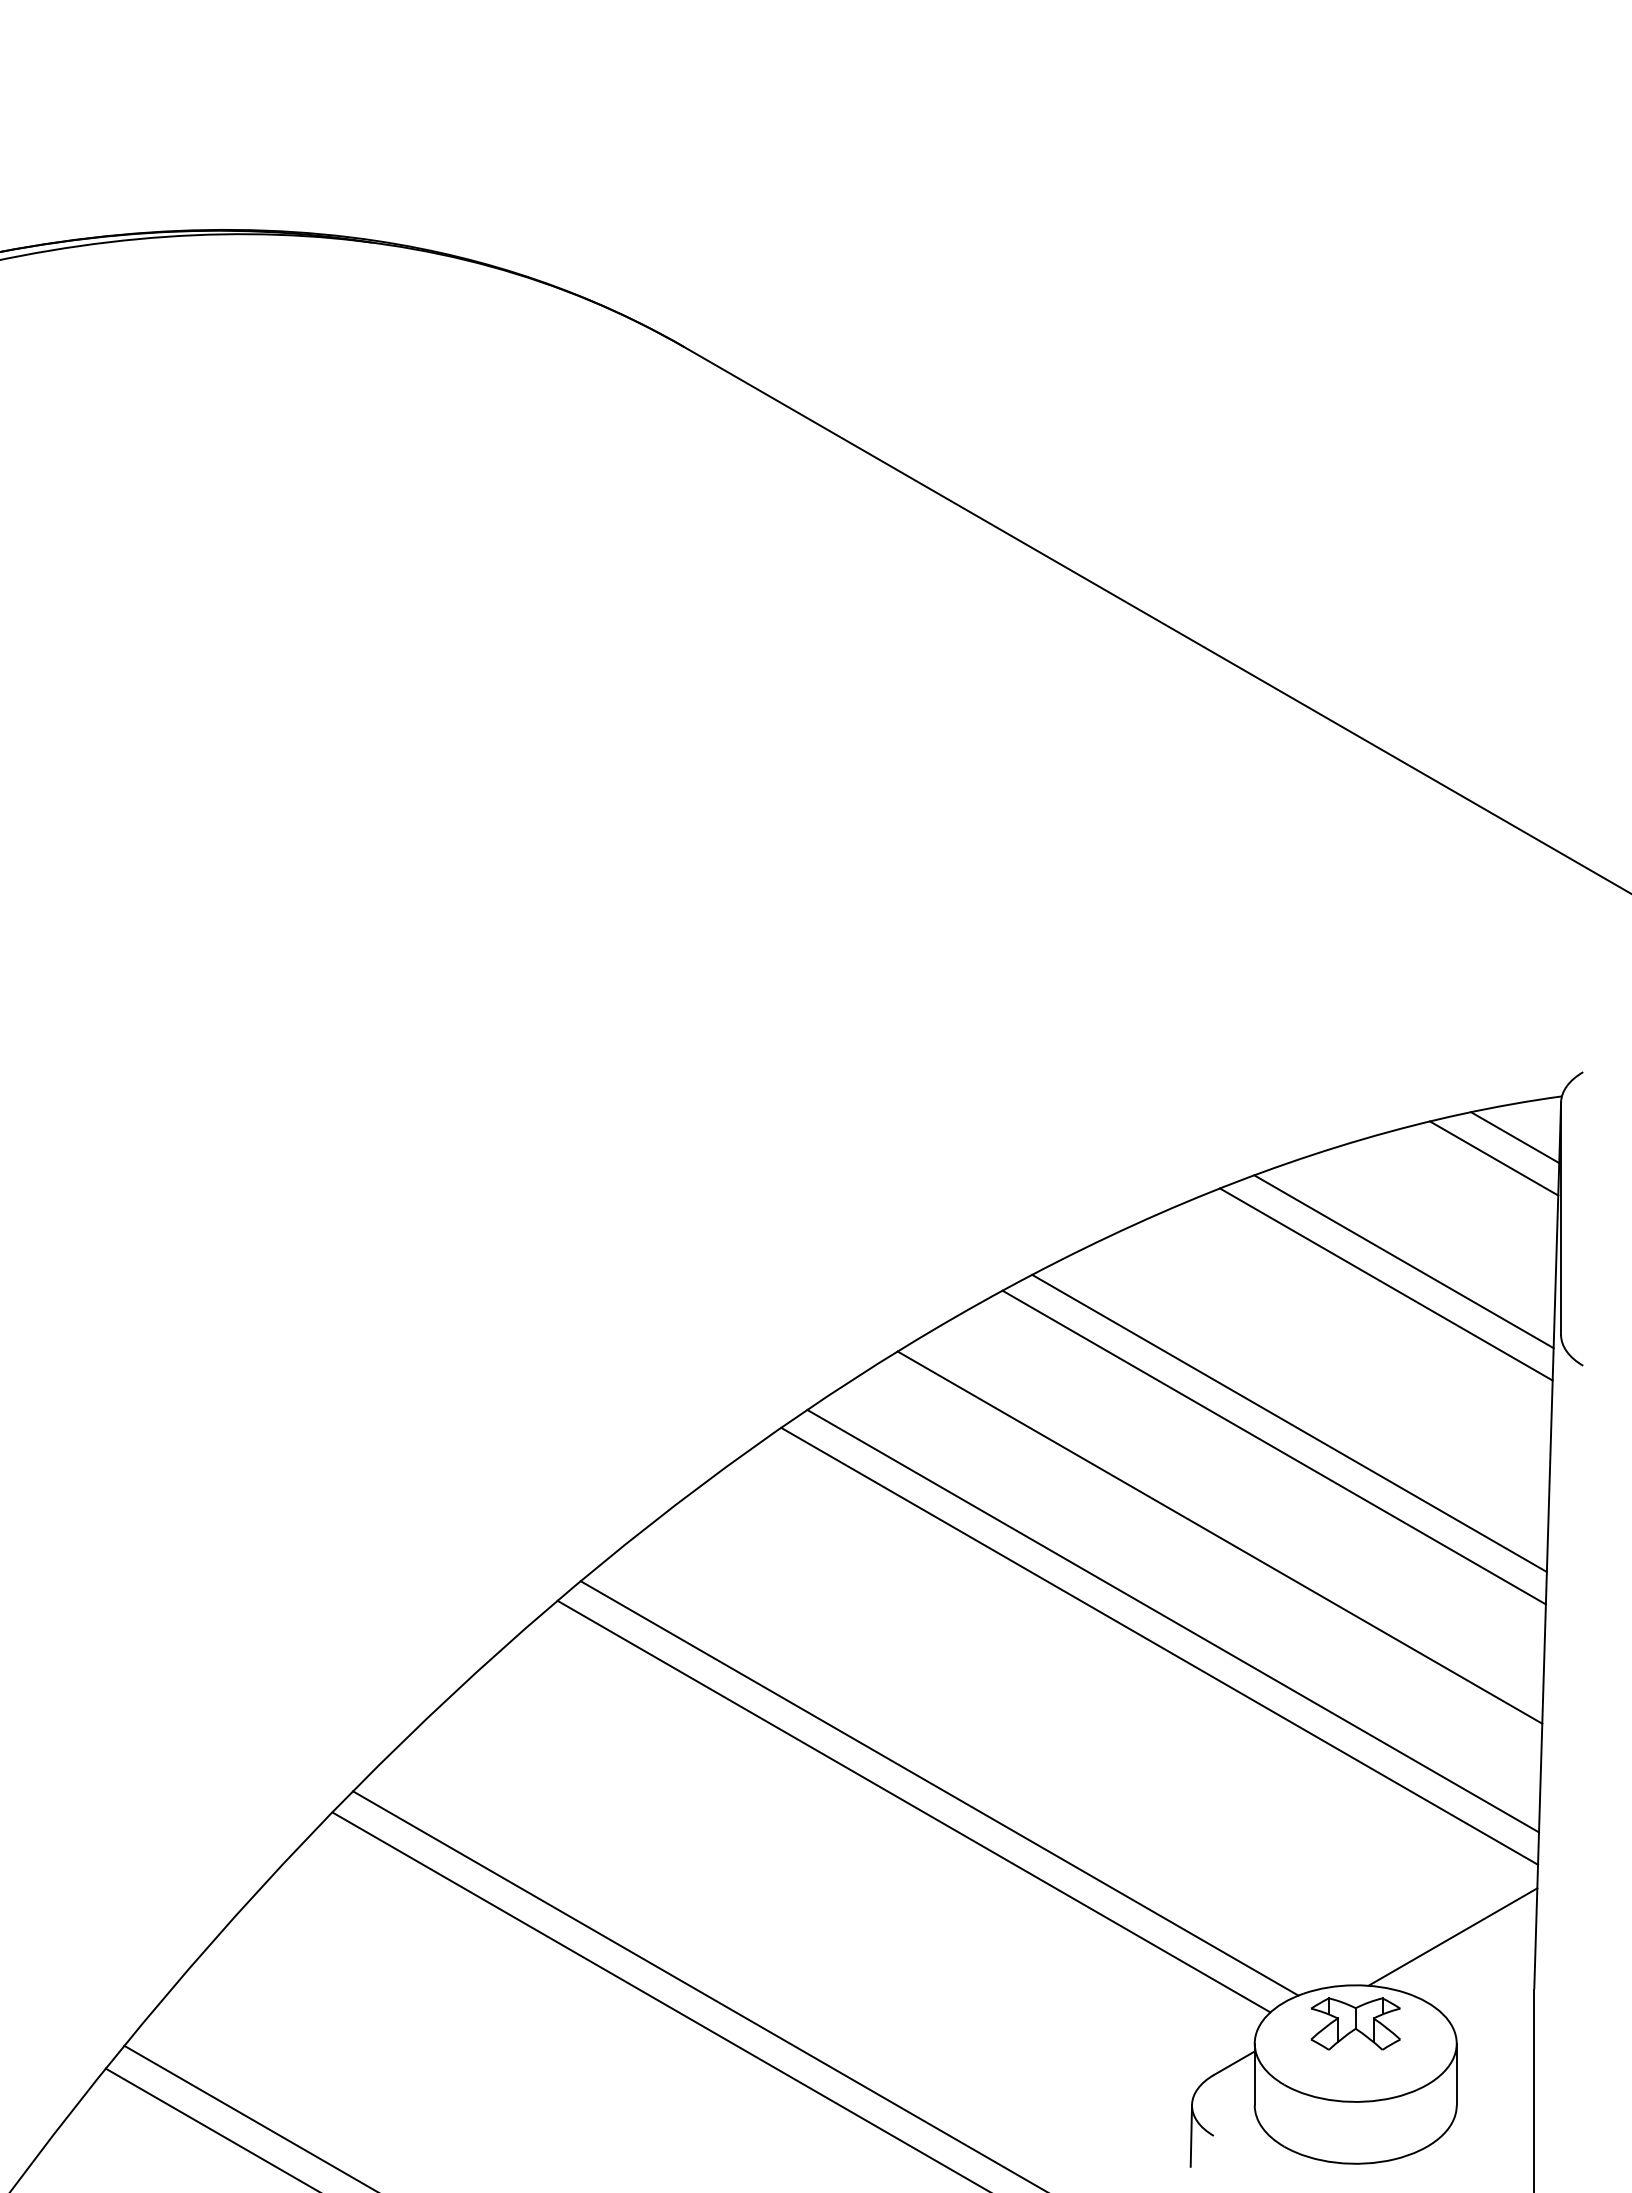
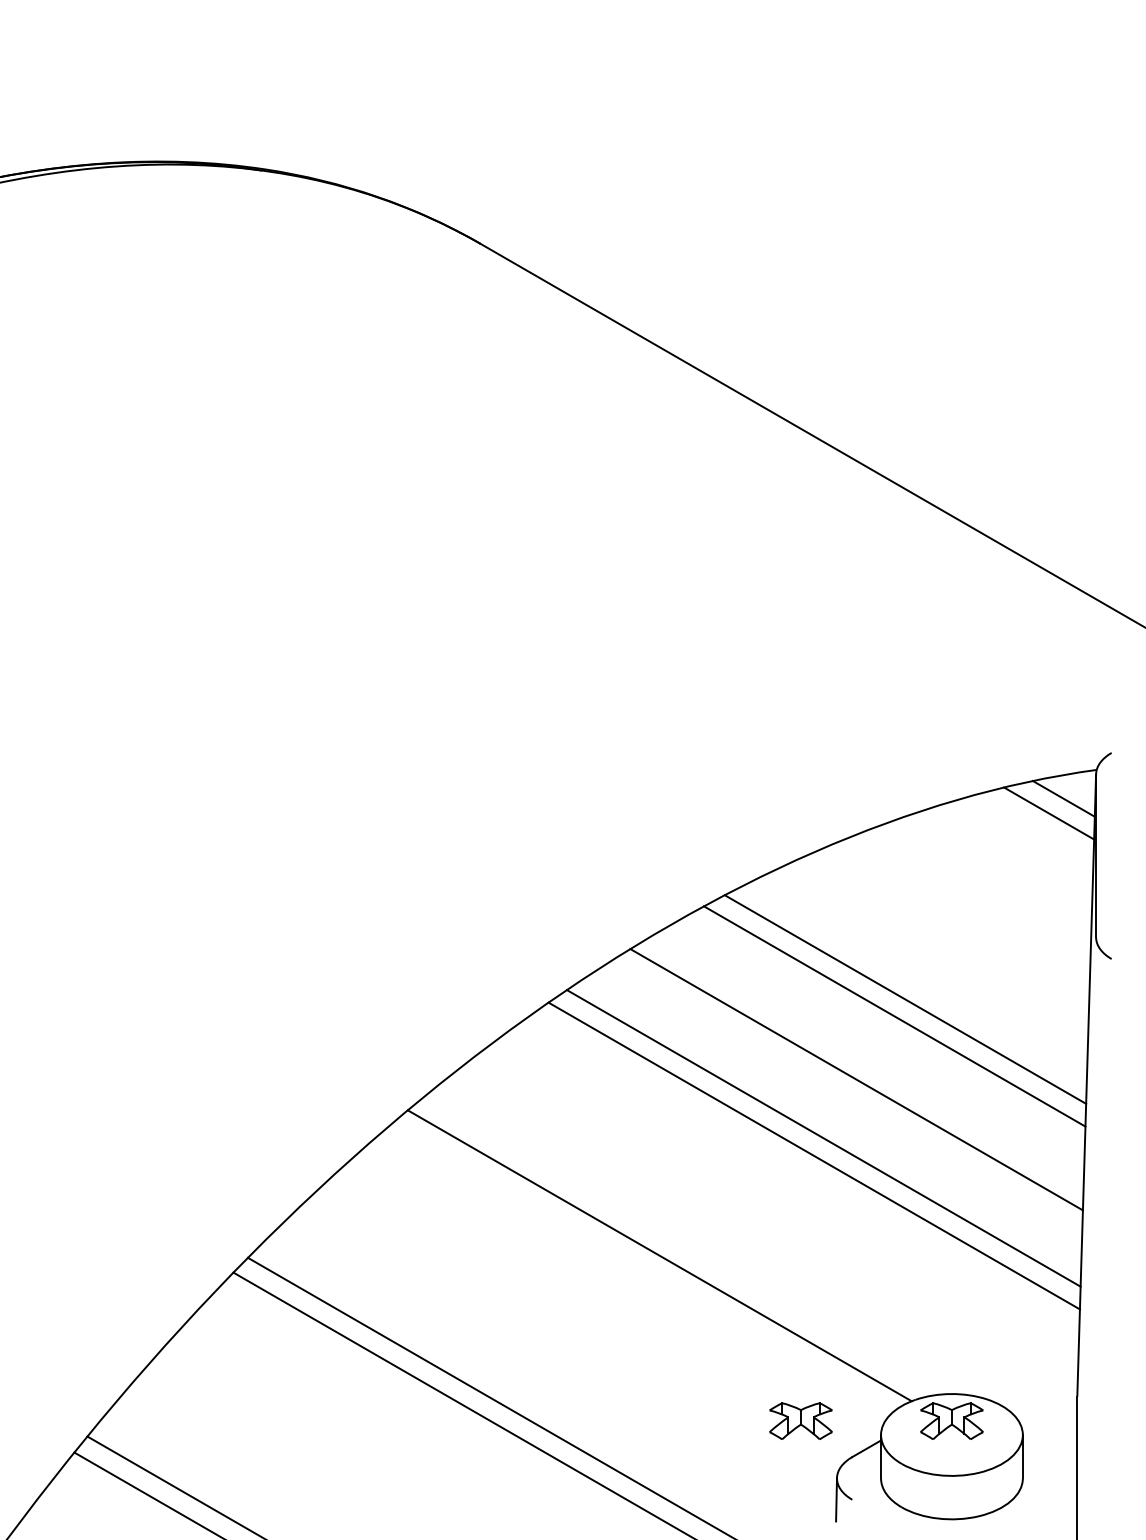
line: (1403, 1261) -> (985, 885), removed
line: (1385, 1284) -> (972, 901), removed
line: (913, 1806) -> (641, 1268), removed
line: (1452, 1936) -> (1019, 1359), removed
part: (1140, 2023) -> (800, 1420), added

